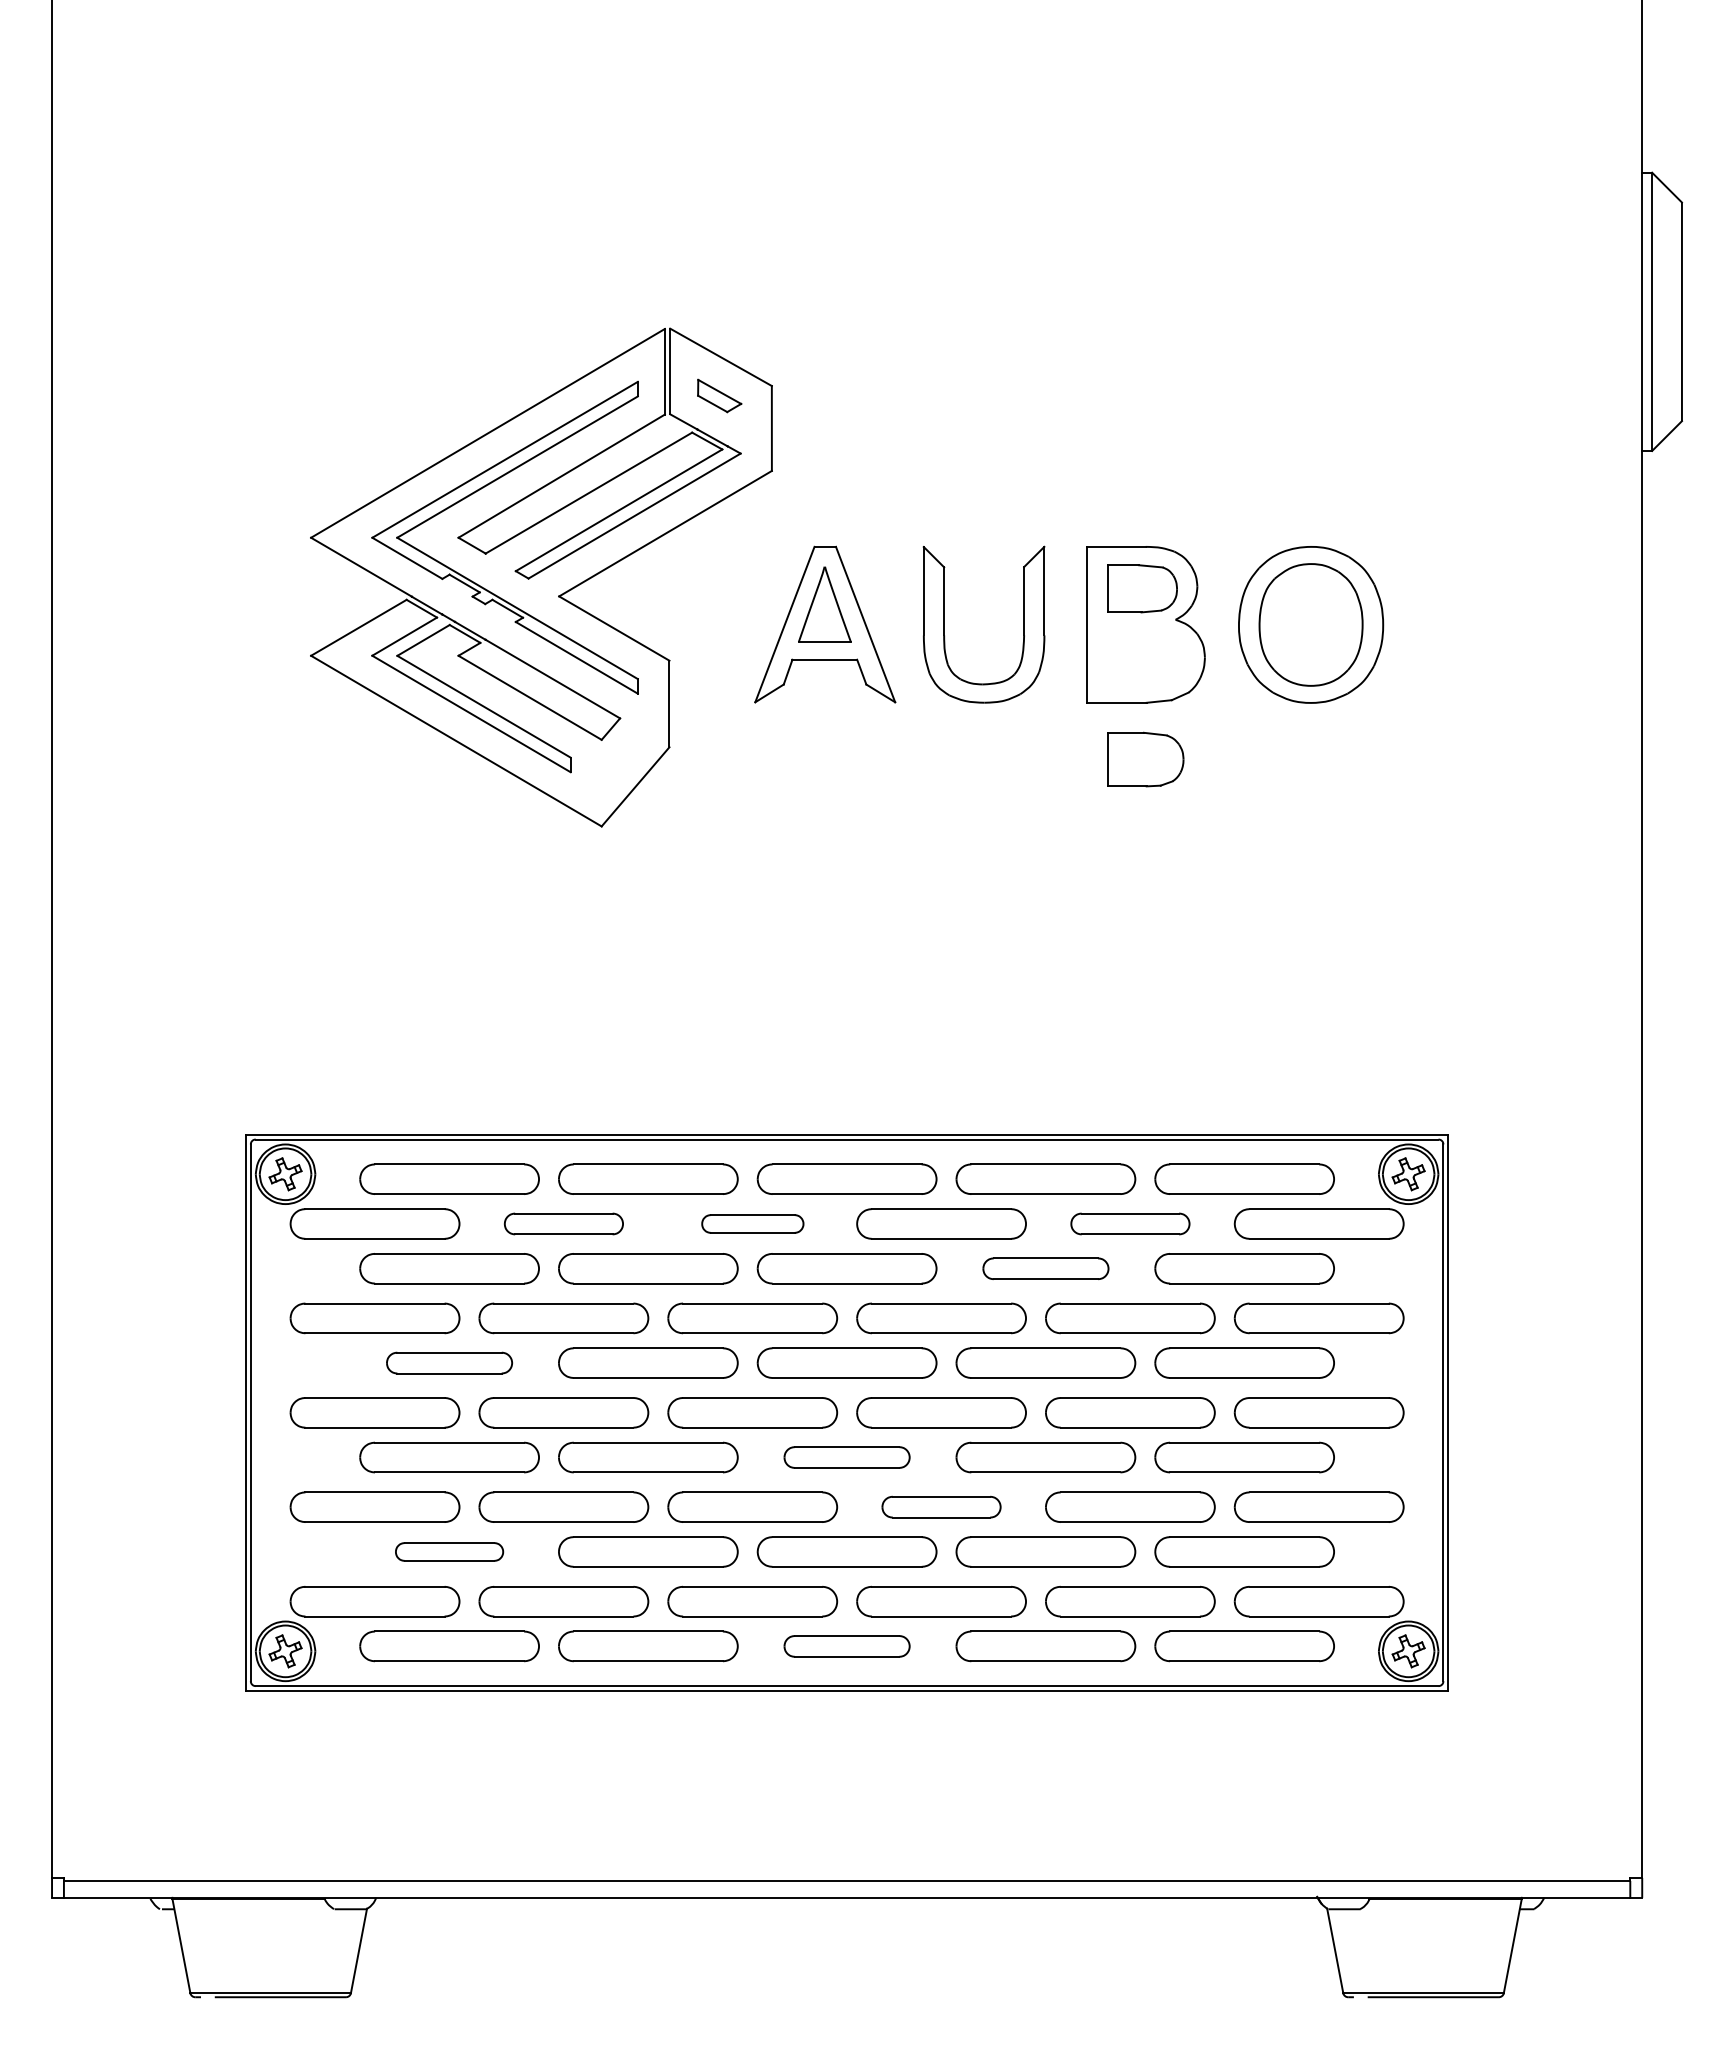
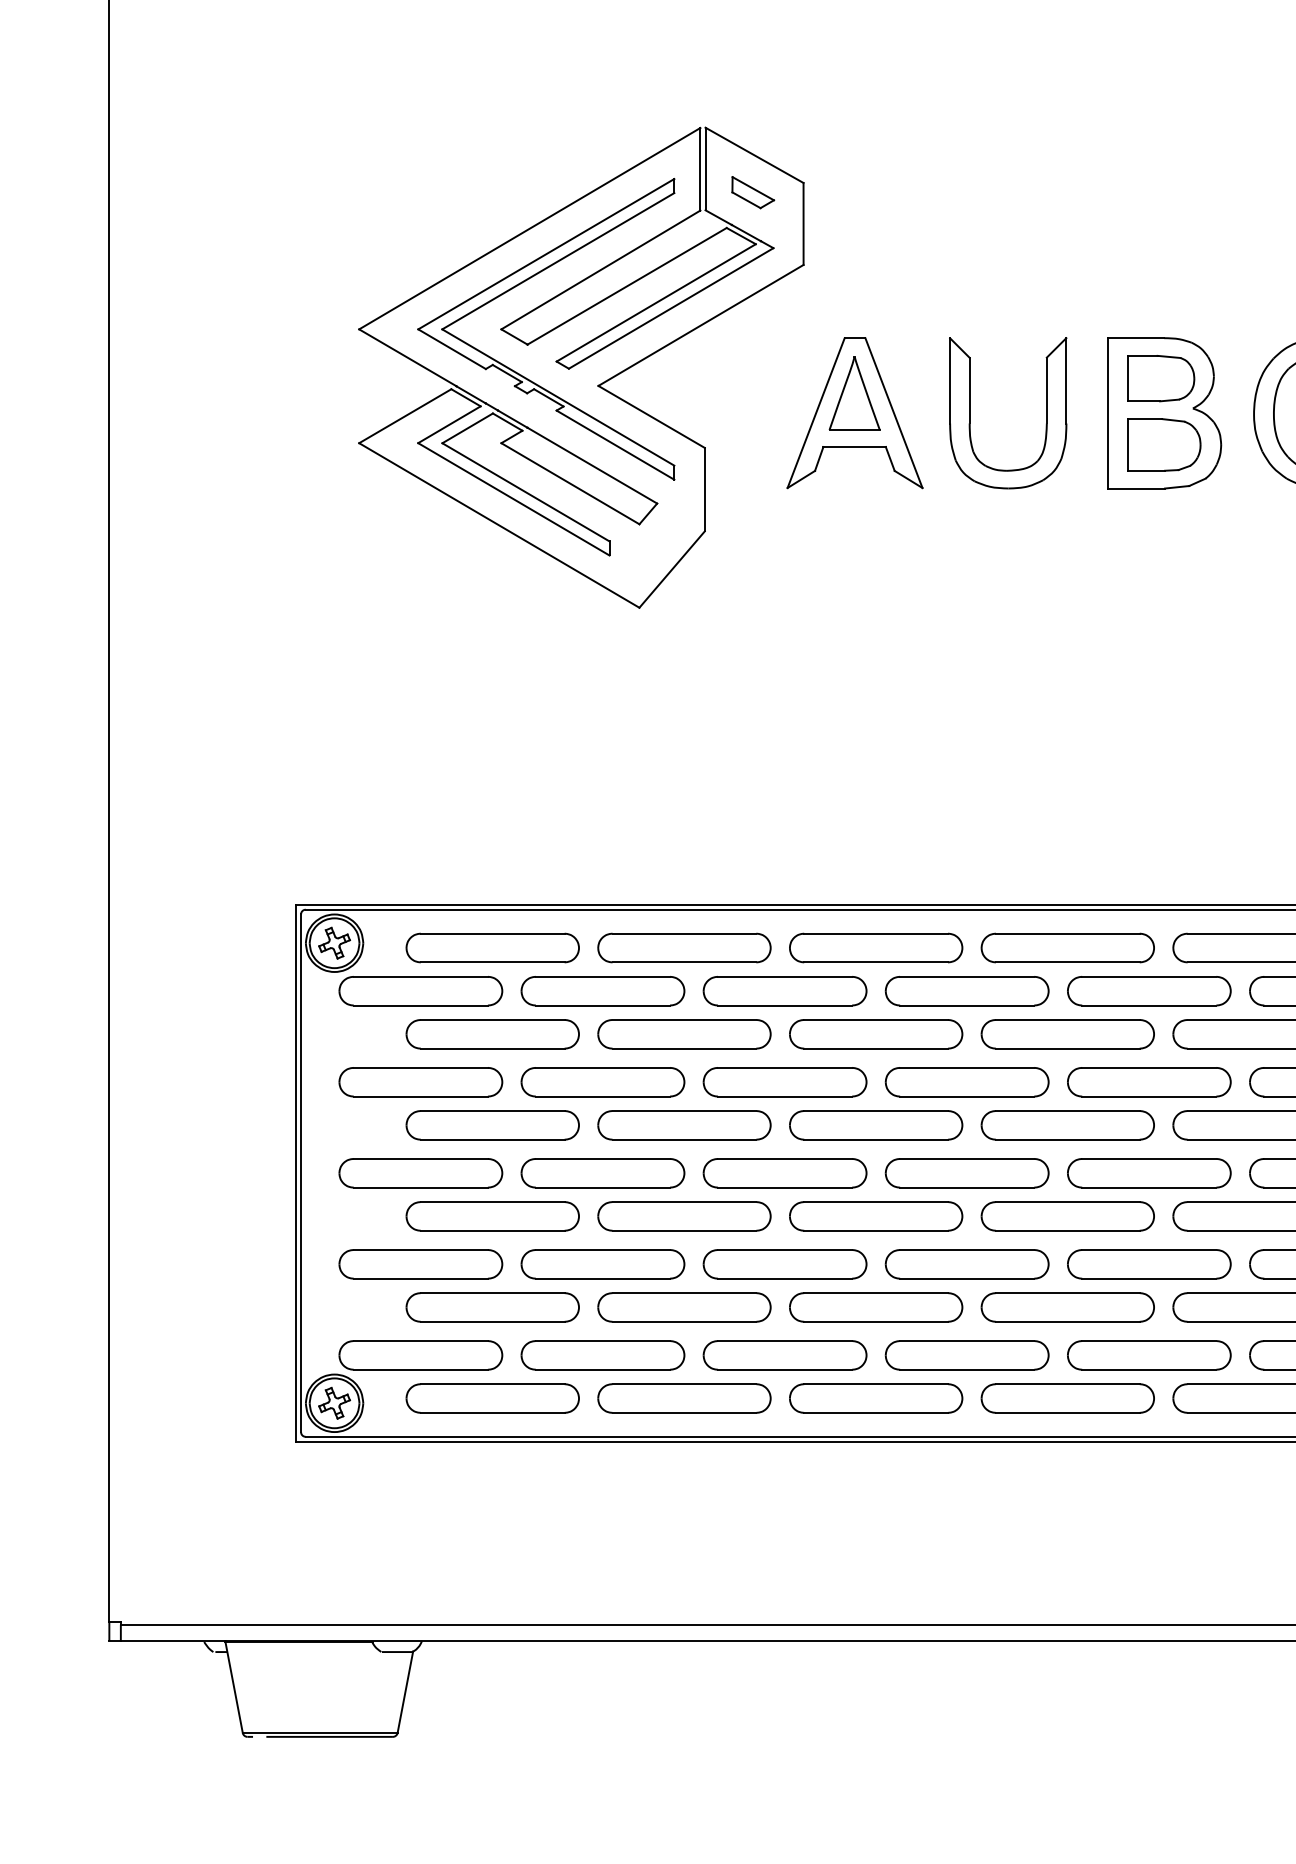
part: (1145, 759) -> (1163, 444), moved
part: (563, 1223) -> (602, 990), size x1.43
part: (752, 1223) -> (784, 990), size x1.67
part: (1130, 1223) -> (1149, 990), size x1.43
part: (1045, 1268) -> (1067, 1034), size x1.43
part: (449, 1362) -> (492, 1124), size x1.43
part: (846, 1457) -> (875, 1216), size x1.43
part: (941, 1506) -> (967, 1263), size x1.43
part: (449, 1551) -> (492, 1307), size x1.67
part: (846, 1646) -> (875, 1398), size x1.43

